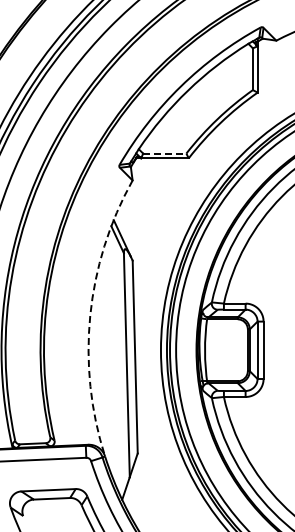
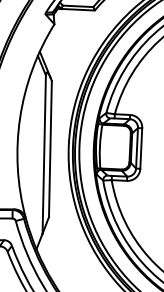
line: (164, 153) -> (77, 6), dashed -> solid
arc: (90, 315) -> (20, 118), dashed -> solid

